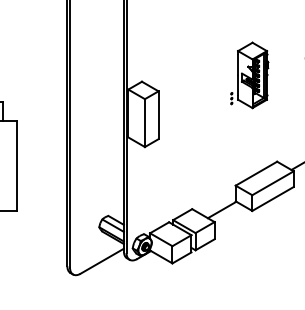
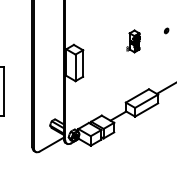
part: (249, 75) -> (133, 41), size x0.6

